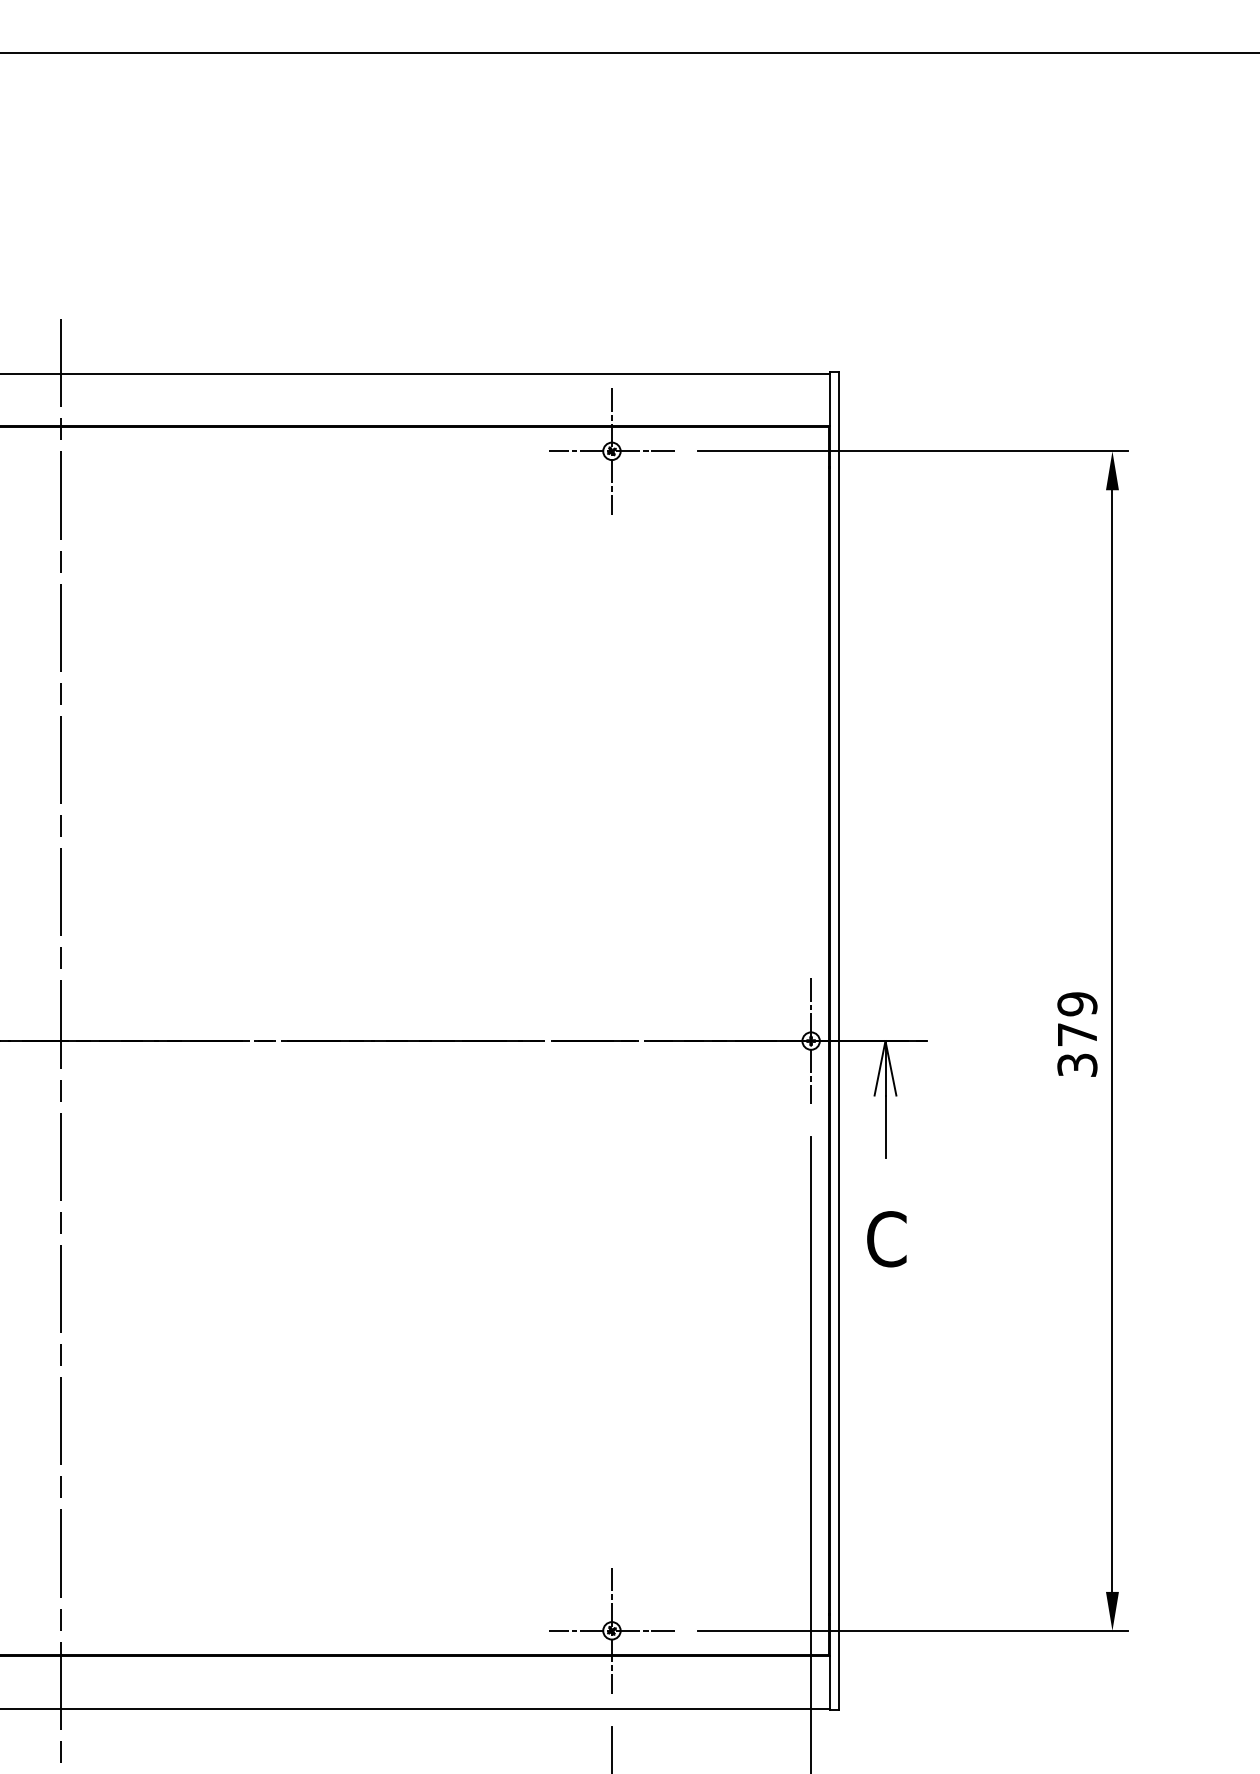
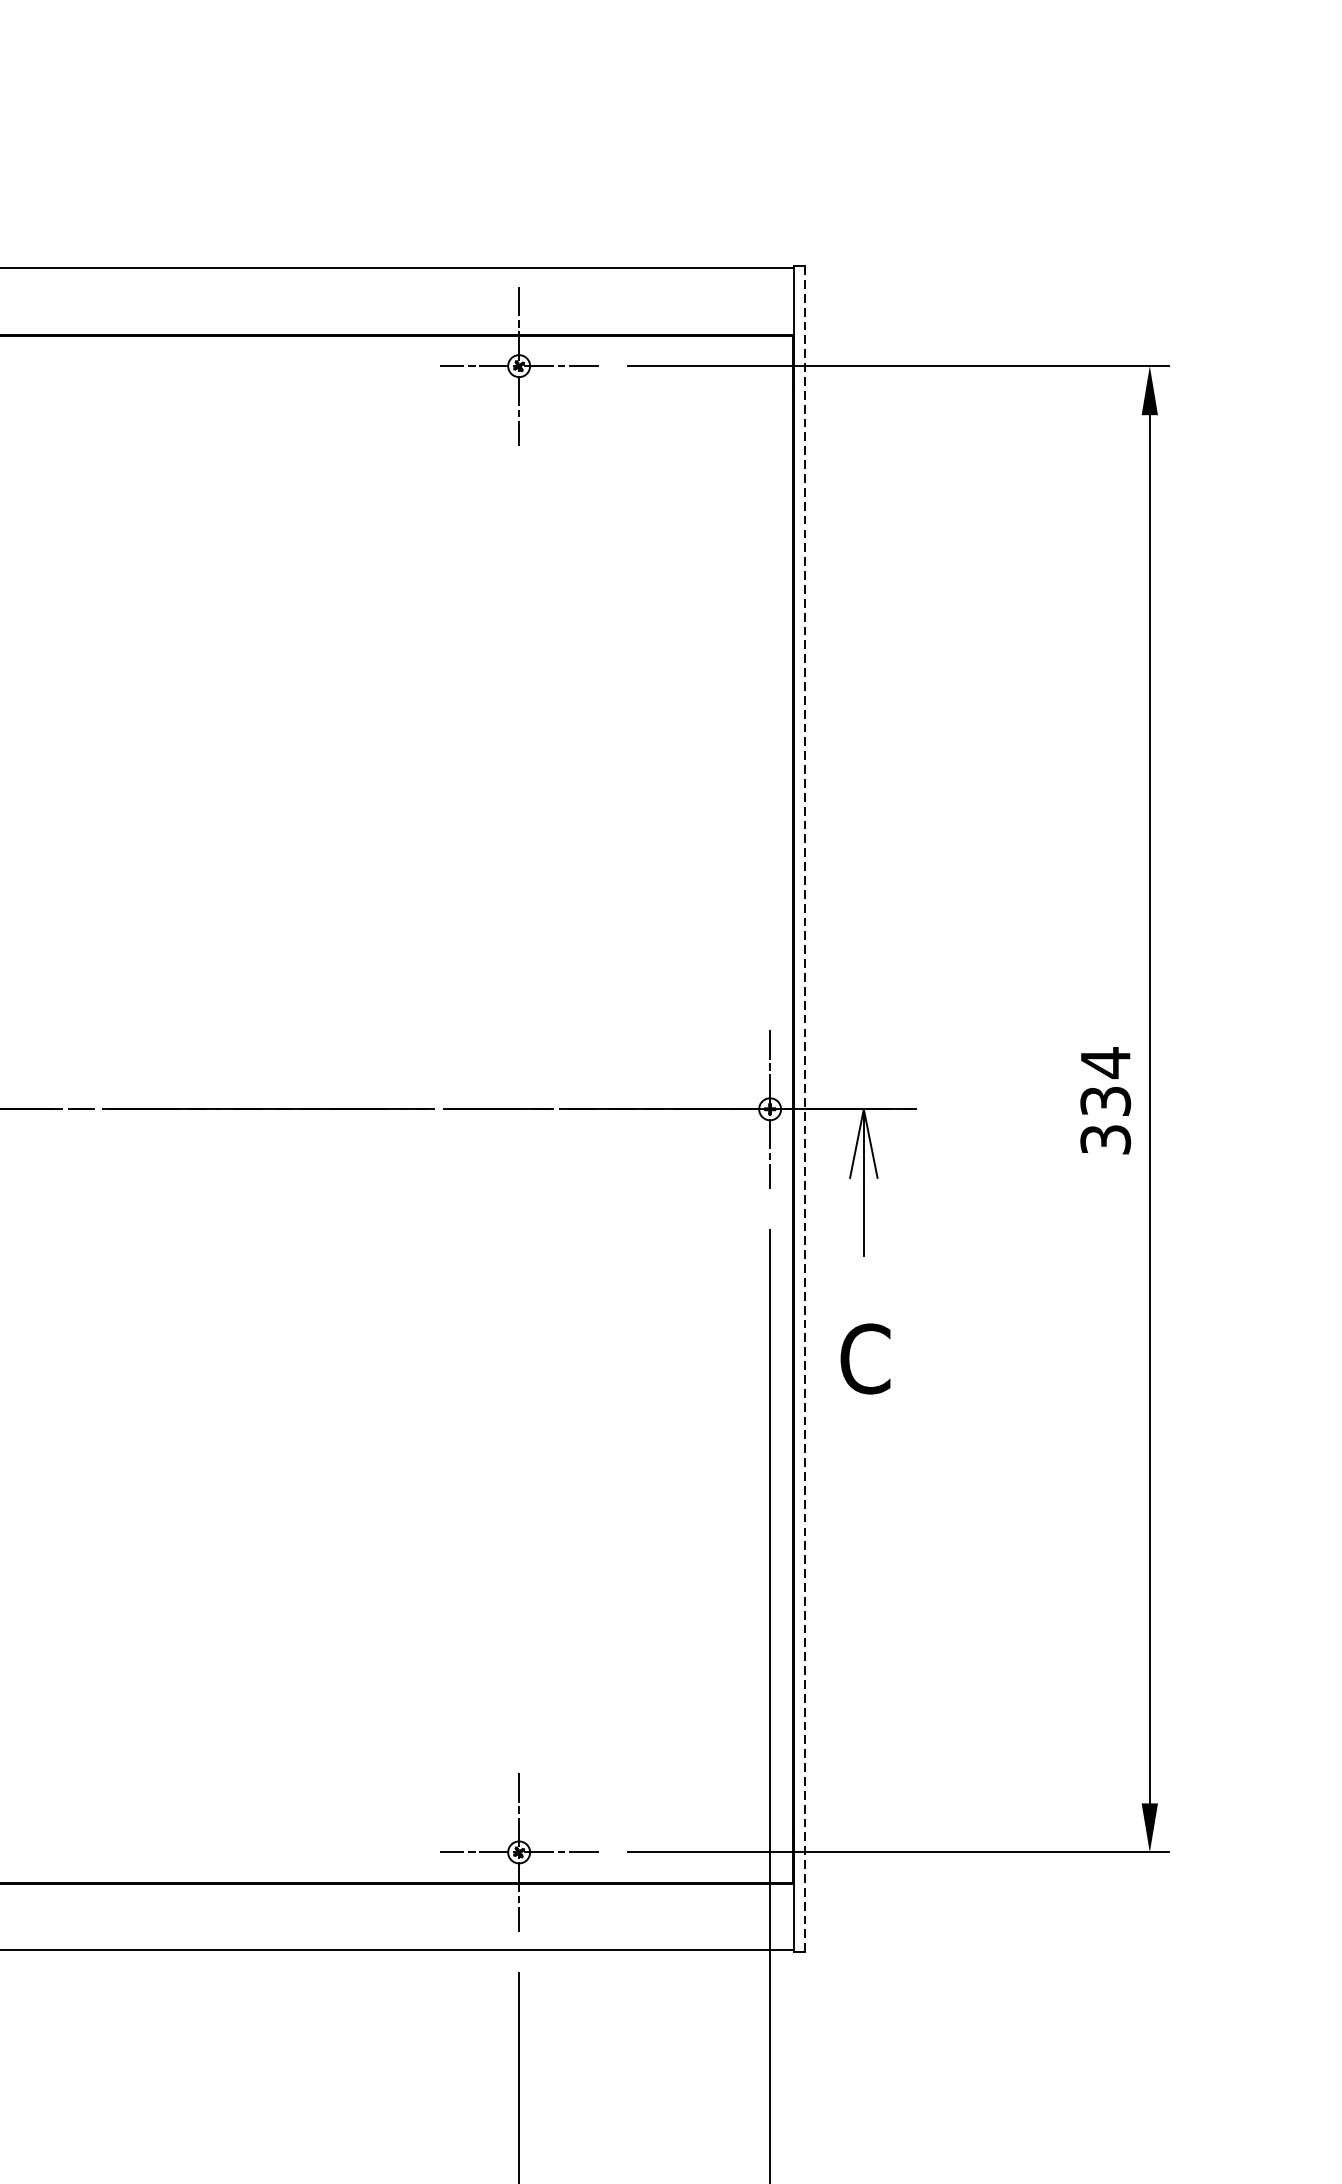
text: (1077, 1018) -> (1105, 1080), 379 -> 334
line: (839, 1041) -> (805, 1109), solid -> dashed

